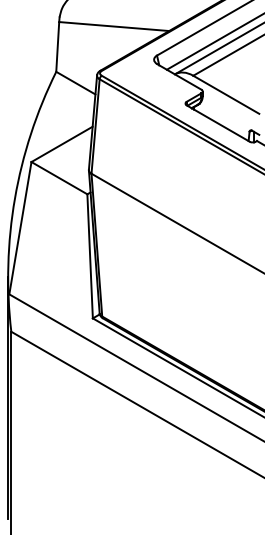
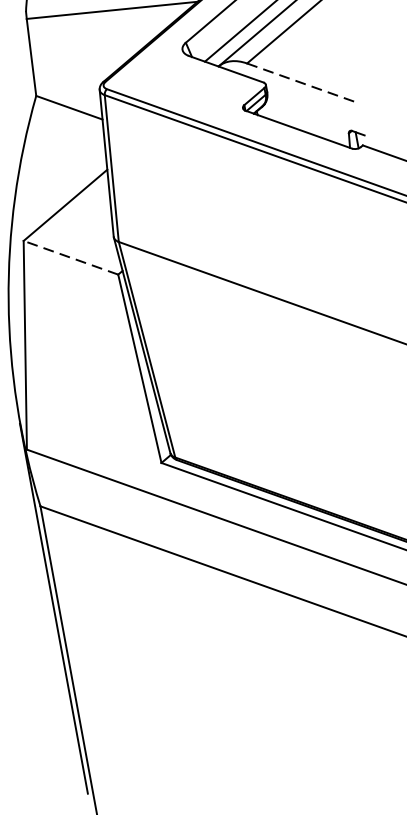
line: (226, 95) -> (303, 84), solid -> dashed
line: (59, 177) -> (70, 256), solid -> dashed

